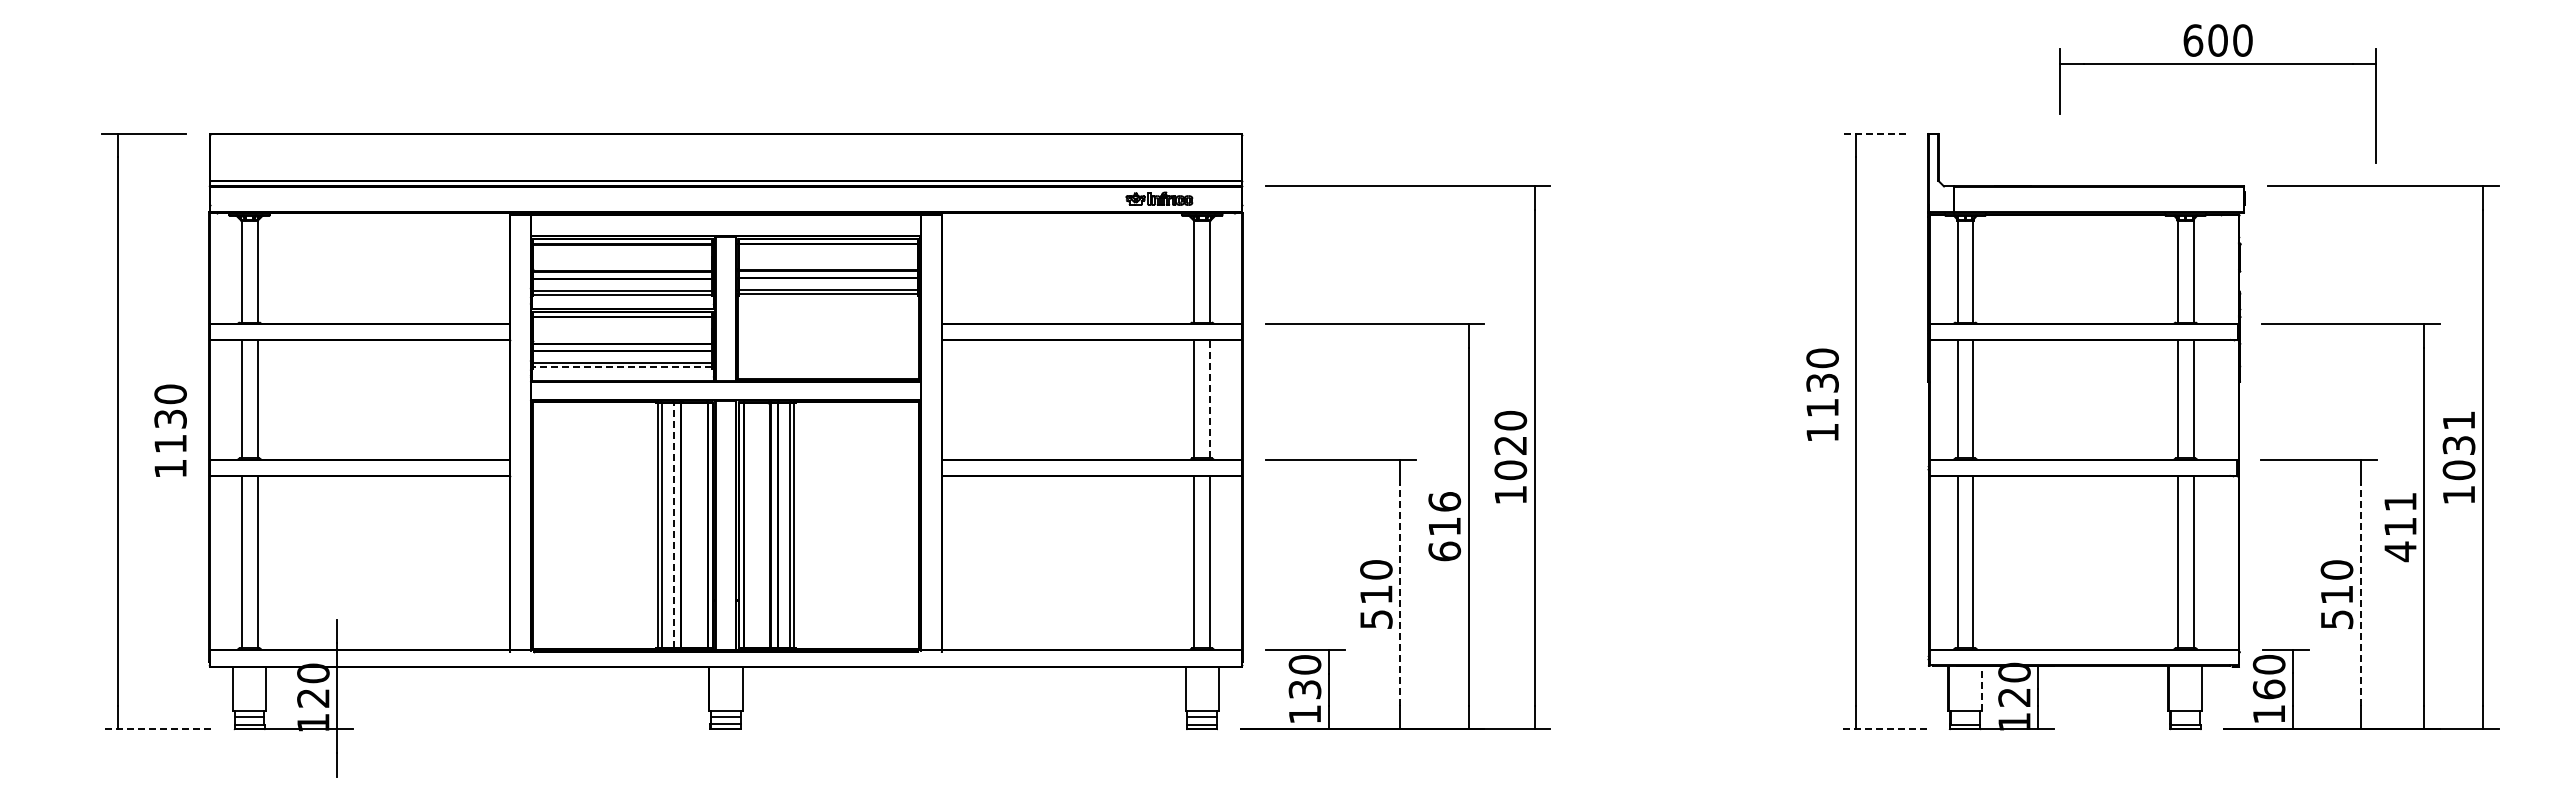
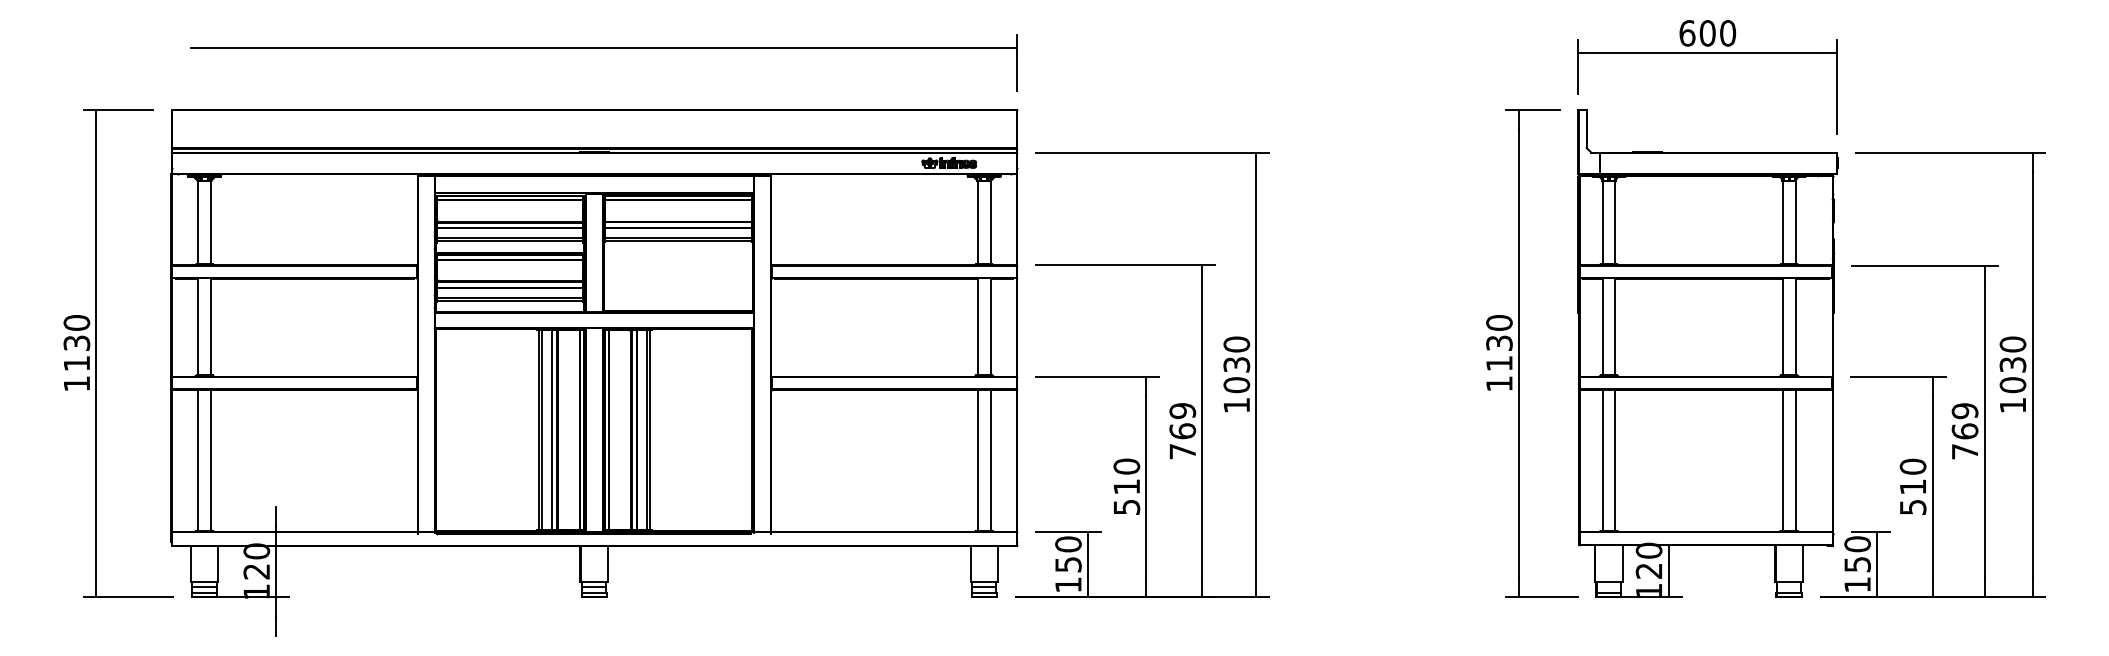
part: (737, 58) -> (603, 48), added
part: (2217, 64) -> (1707, 52), moved
line: (1872, 133) -> (1532, 109), dashed -> solid
line: (622, 367) -> (509, 300), dashed -> solid
text: (1822, 394) -> (1499, 352), moved
line: (1210, 398) -> (991, 326), dashed -> solid
text: (2458, 420) -> (2012, 344), 1031 -> 1030
text: (170, 430) -> (76, 352), moved
text: (1510, 445) -> (1236, 364), 1020 -> 1030
line: (673, 525) -> (551, 430), dashed -> solid
text: (1444, 526) -> (1182, 431), 616 -> 769
text: (2400, 527) -> (1965, 431), 411 -> 769
line: (1400, 594) -> (1146, 486), dashed -> solid
line: (2360, 594) -> (1932, 486), dashed -> solid
line: (1982, 688) -> (1622, 563), dashed -> solid
text: (1304, 689) -> (1068, 564), 130 -> 150
text: (2268, 689) -> (1857, 564), 160 -> 150
line: (156, 729) -> (128, 597), dashed -> solid
line: (1883, 729) -> (1541, 597), dashed -> solid

